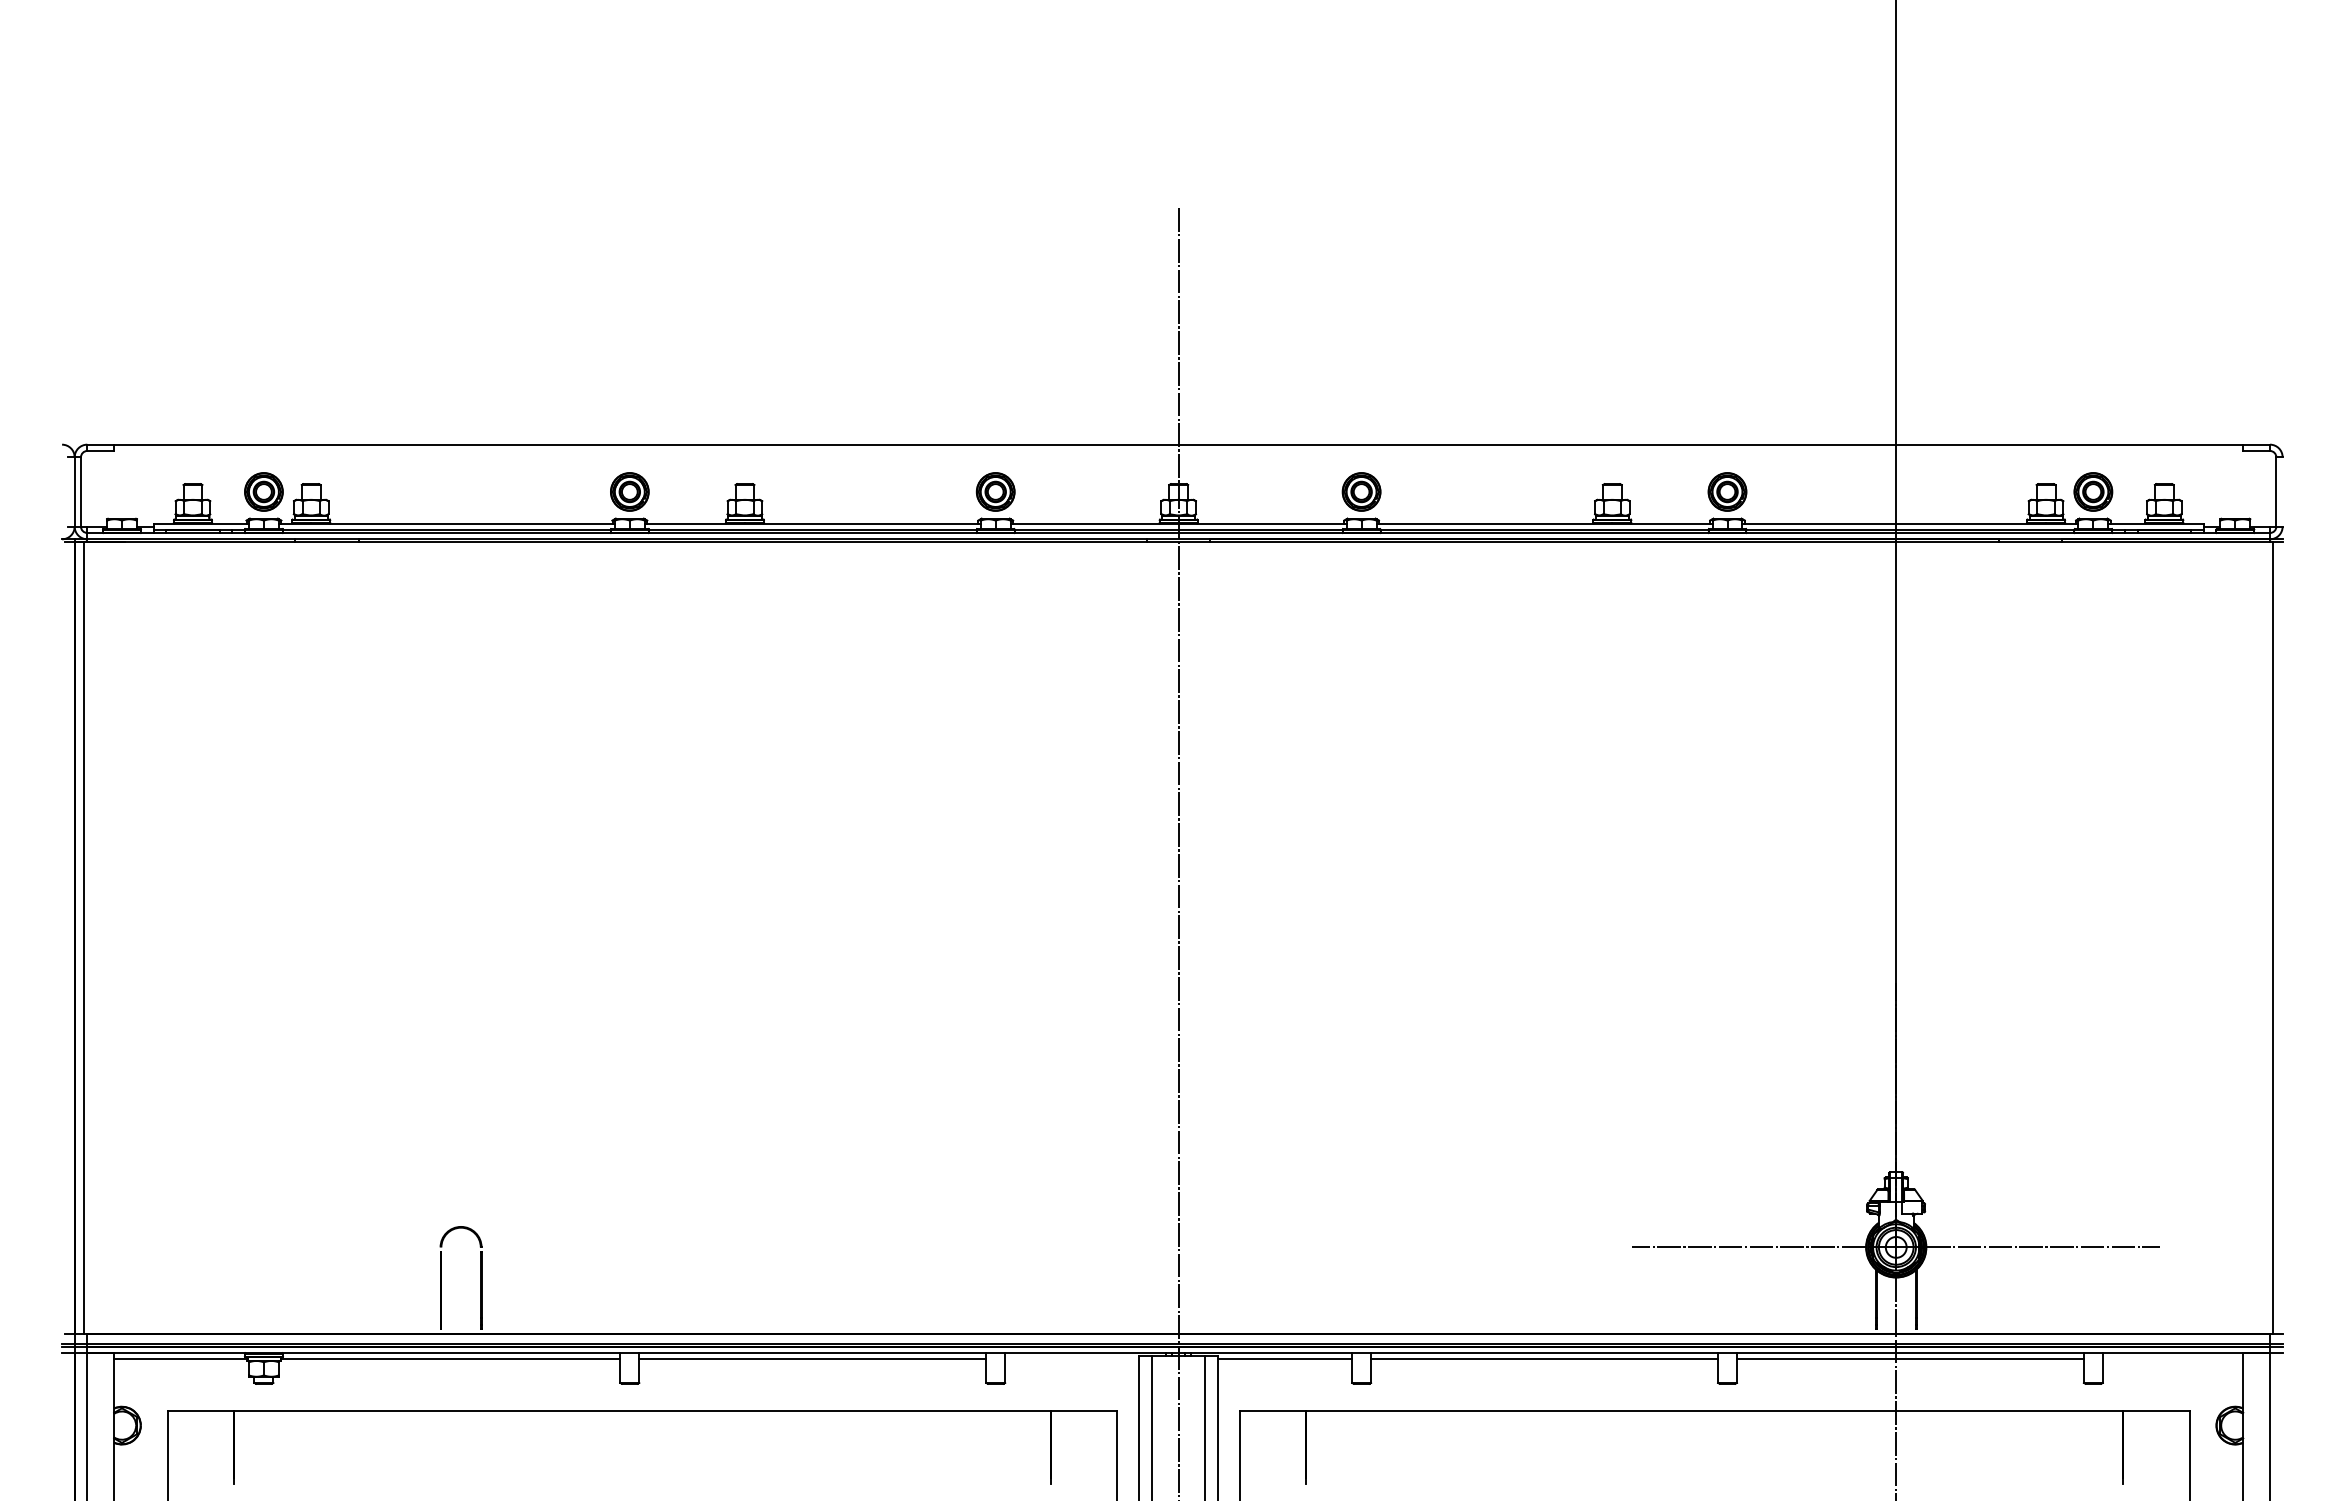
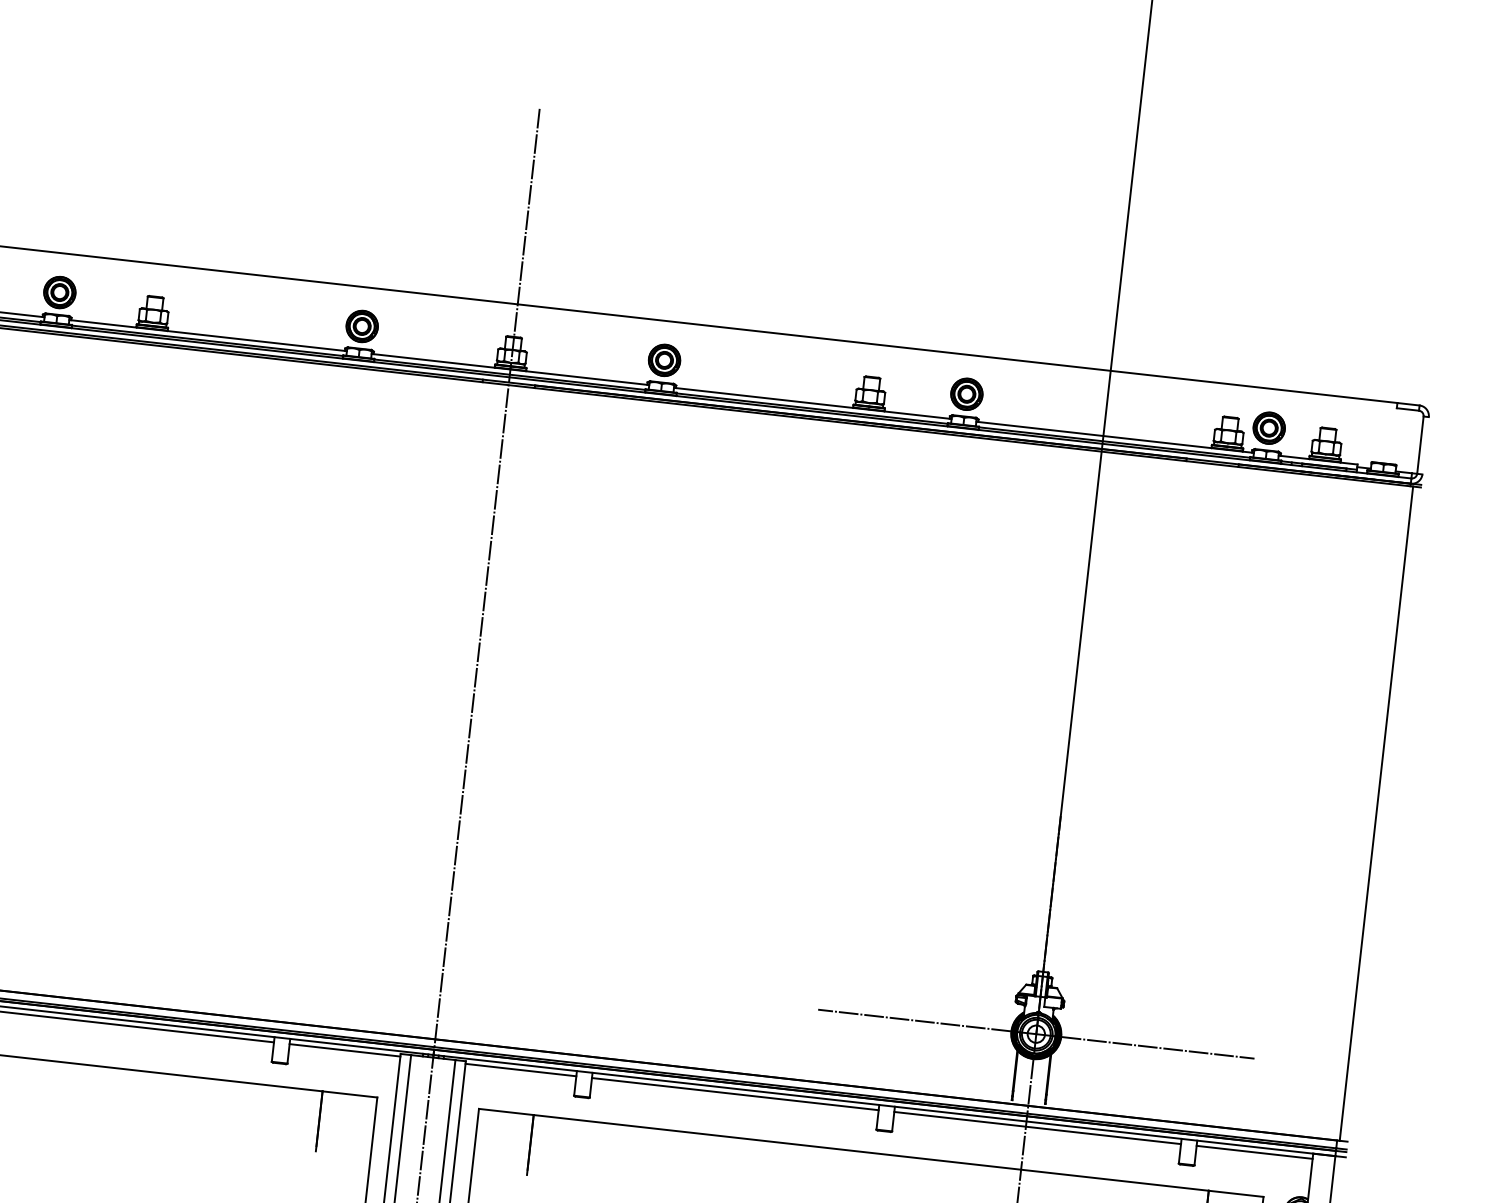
line: (1072, 1359) -> (345, 1050), added
line: (2172, 1359) -> (1254, 1152), added

